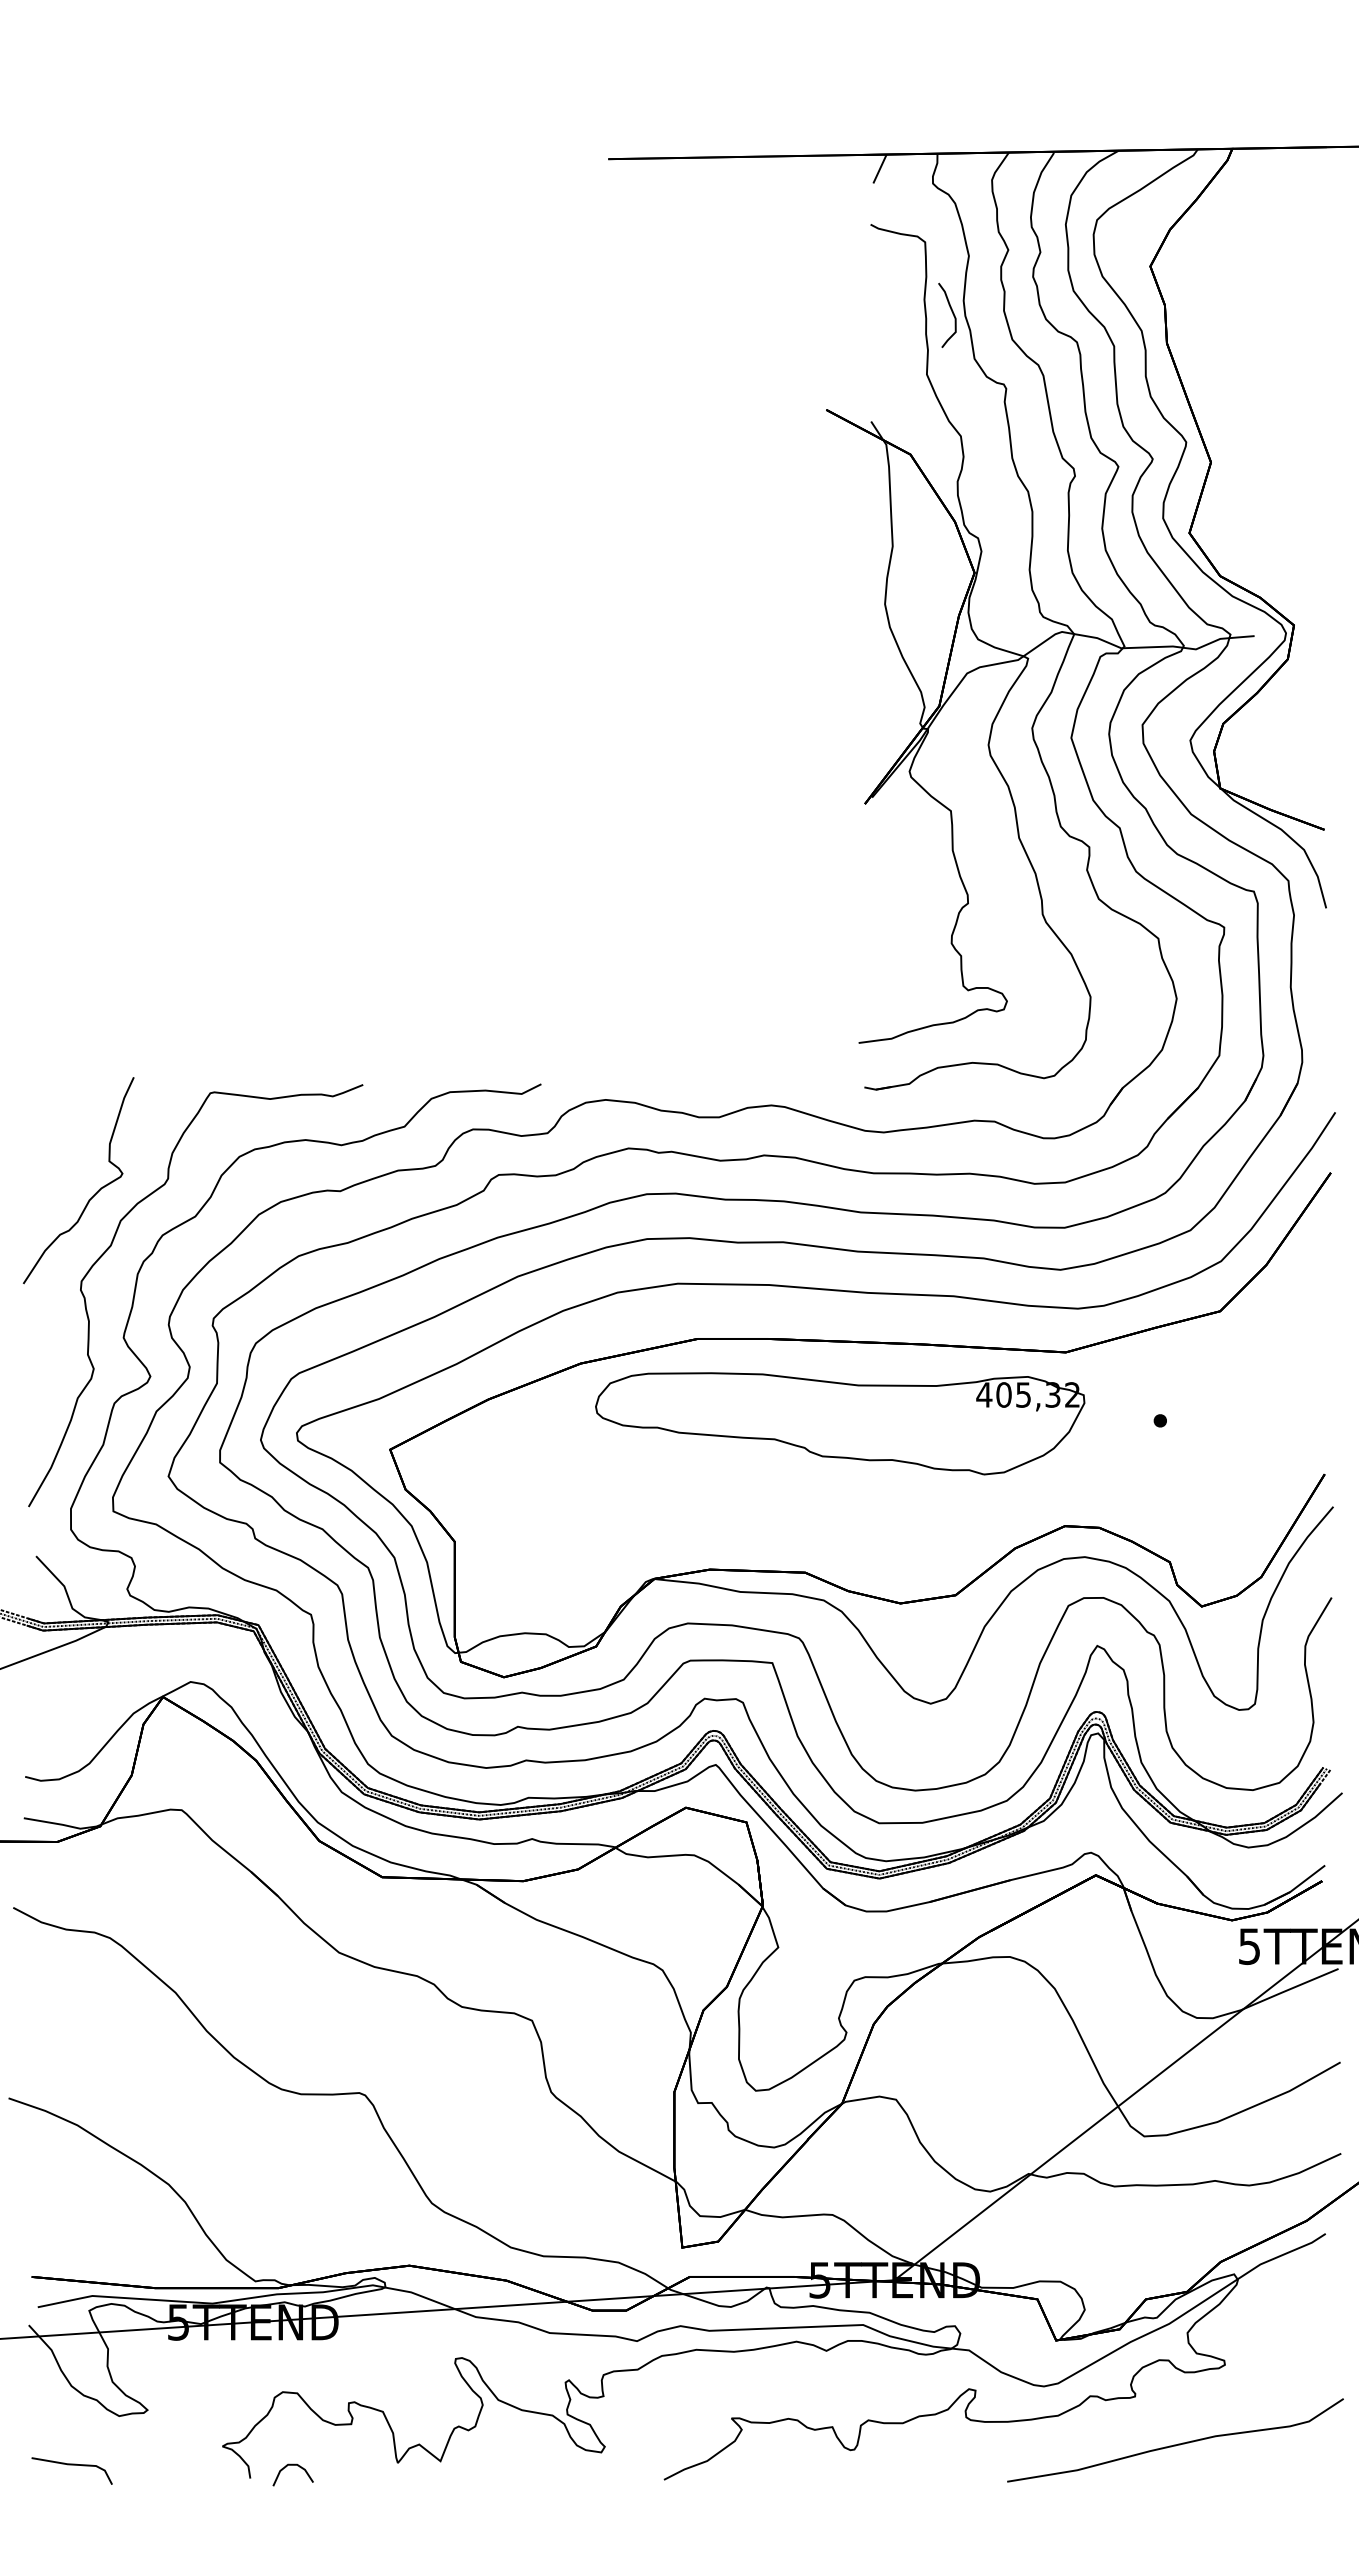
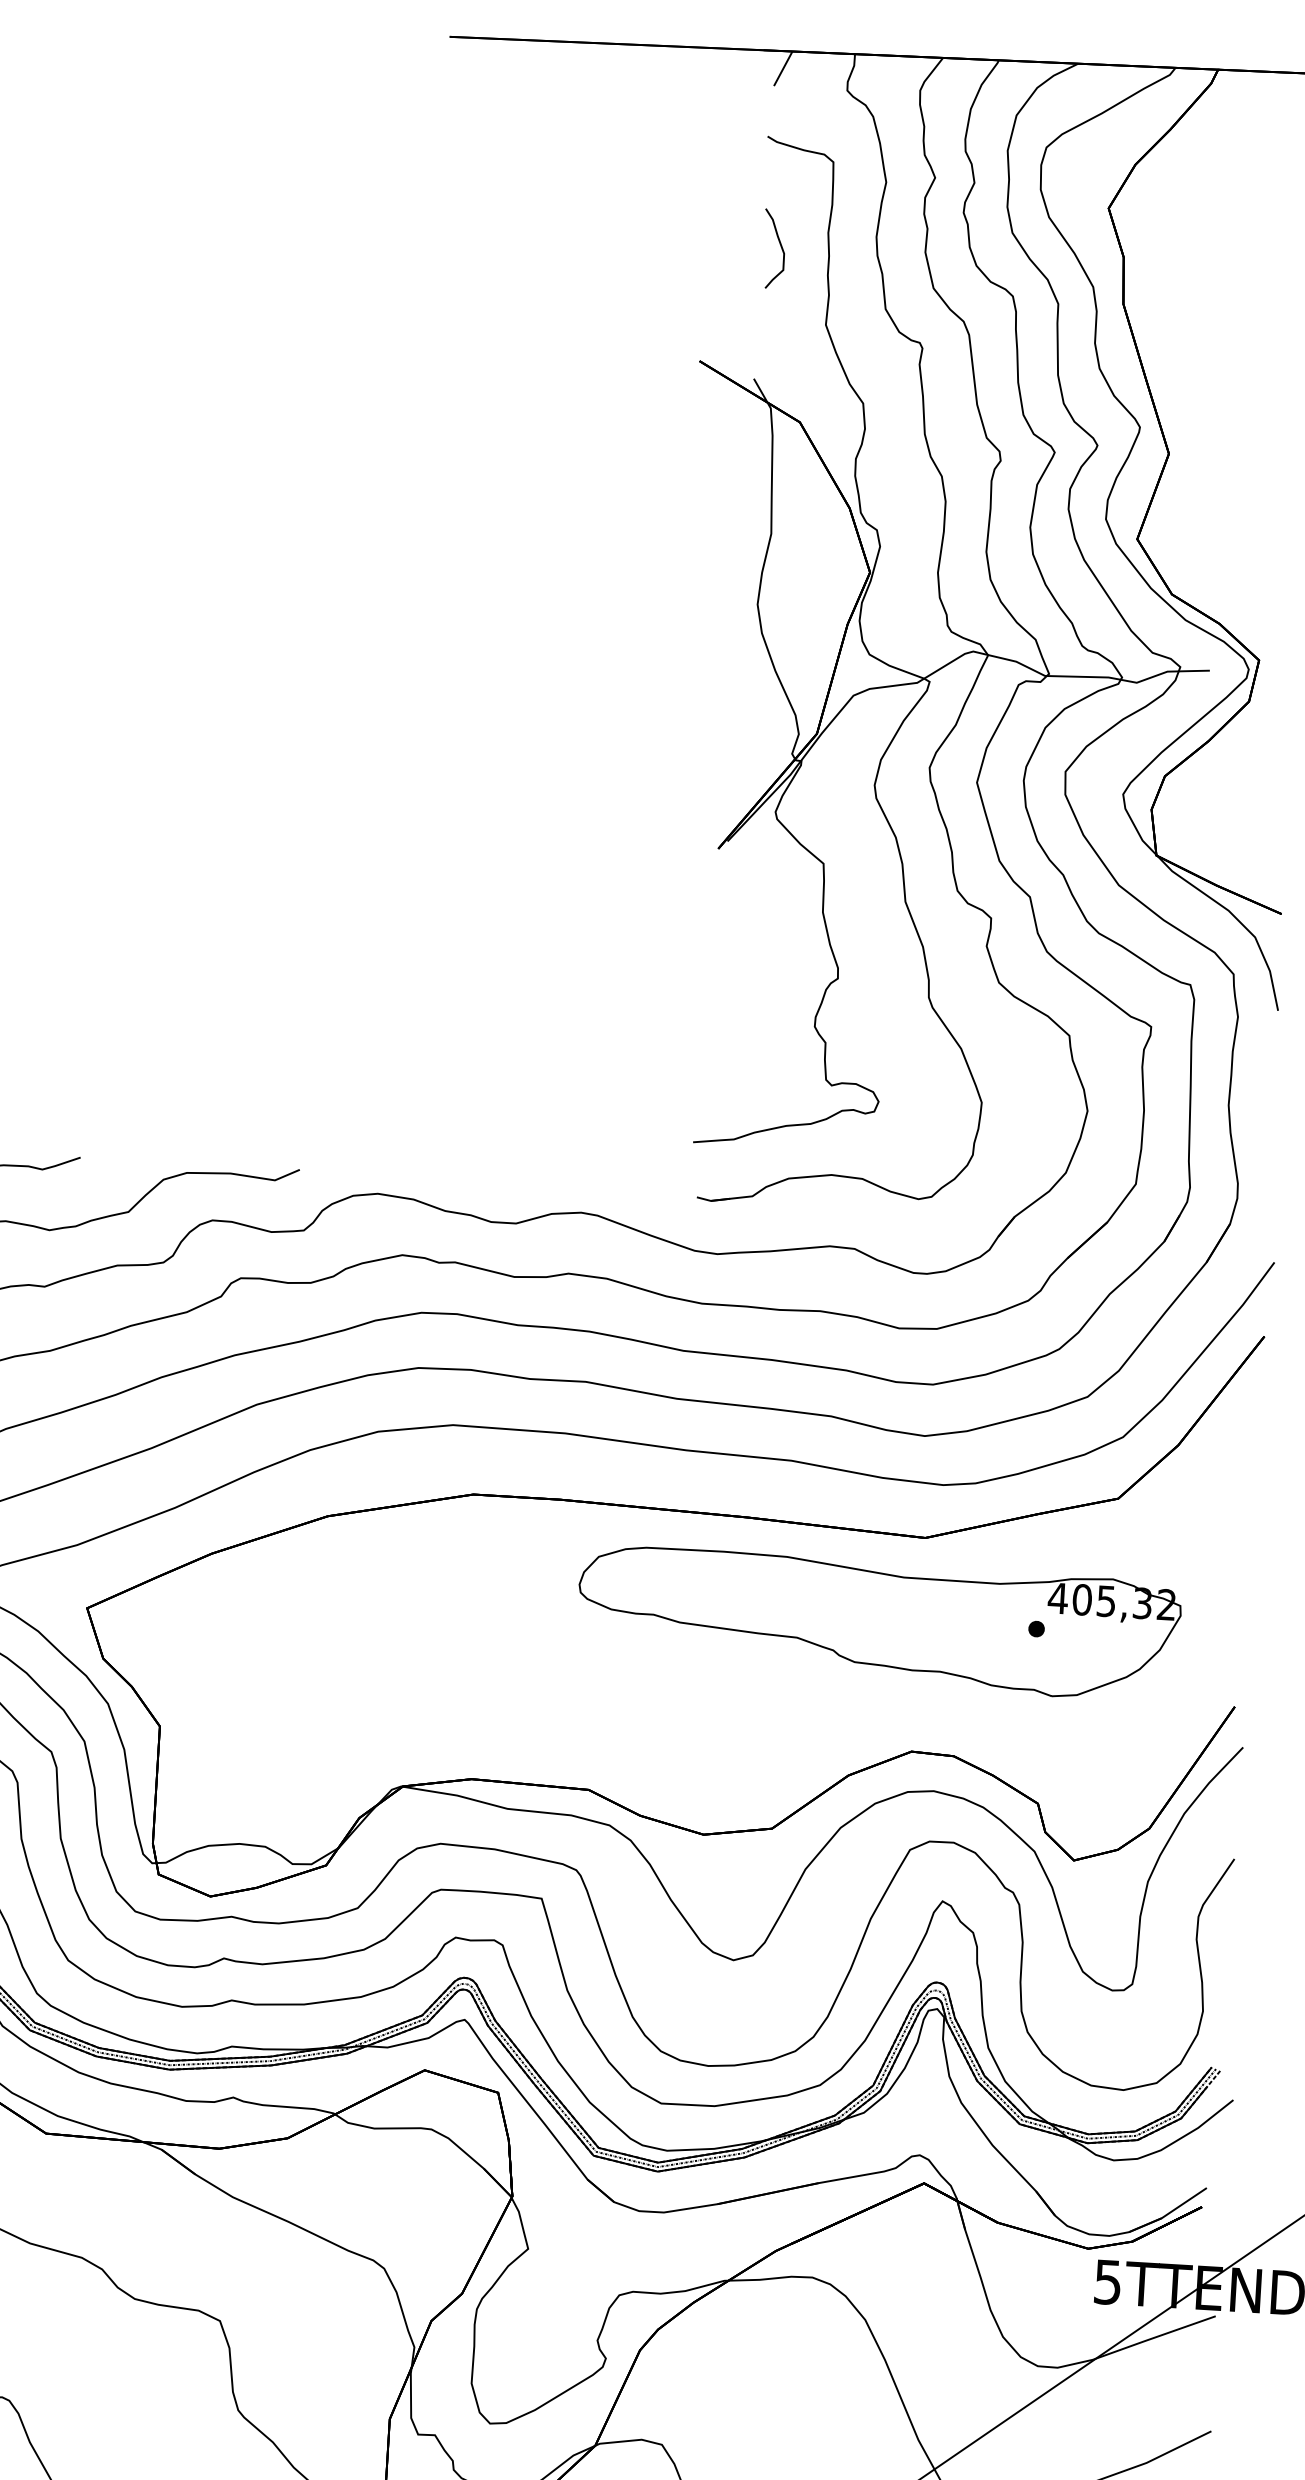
curve: (951, 311) -> (779, 244), moved
part: (840, 1423) -> (879, 1622), moved

